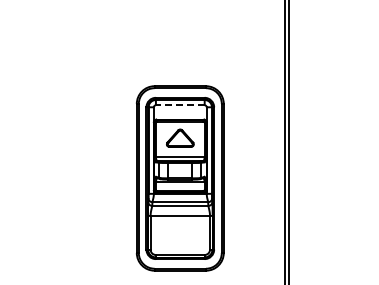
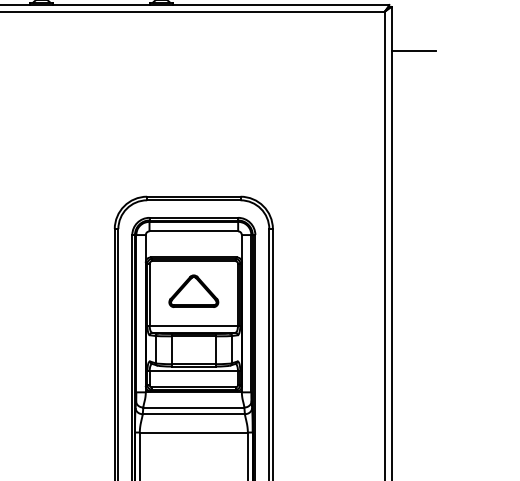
line: (301, 5) -> (414, 49), added
line: (179, 105) -> (192, 231), dashed -> solid

